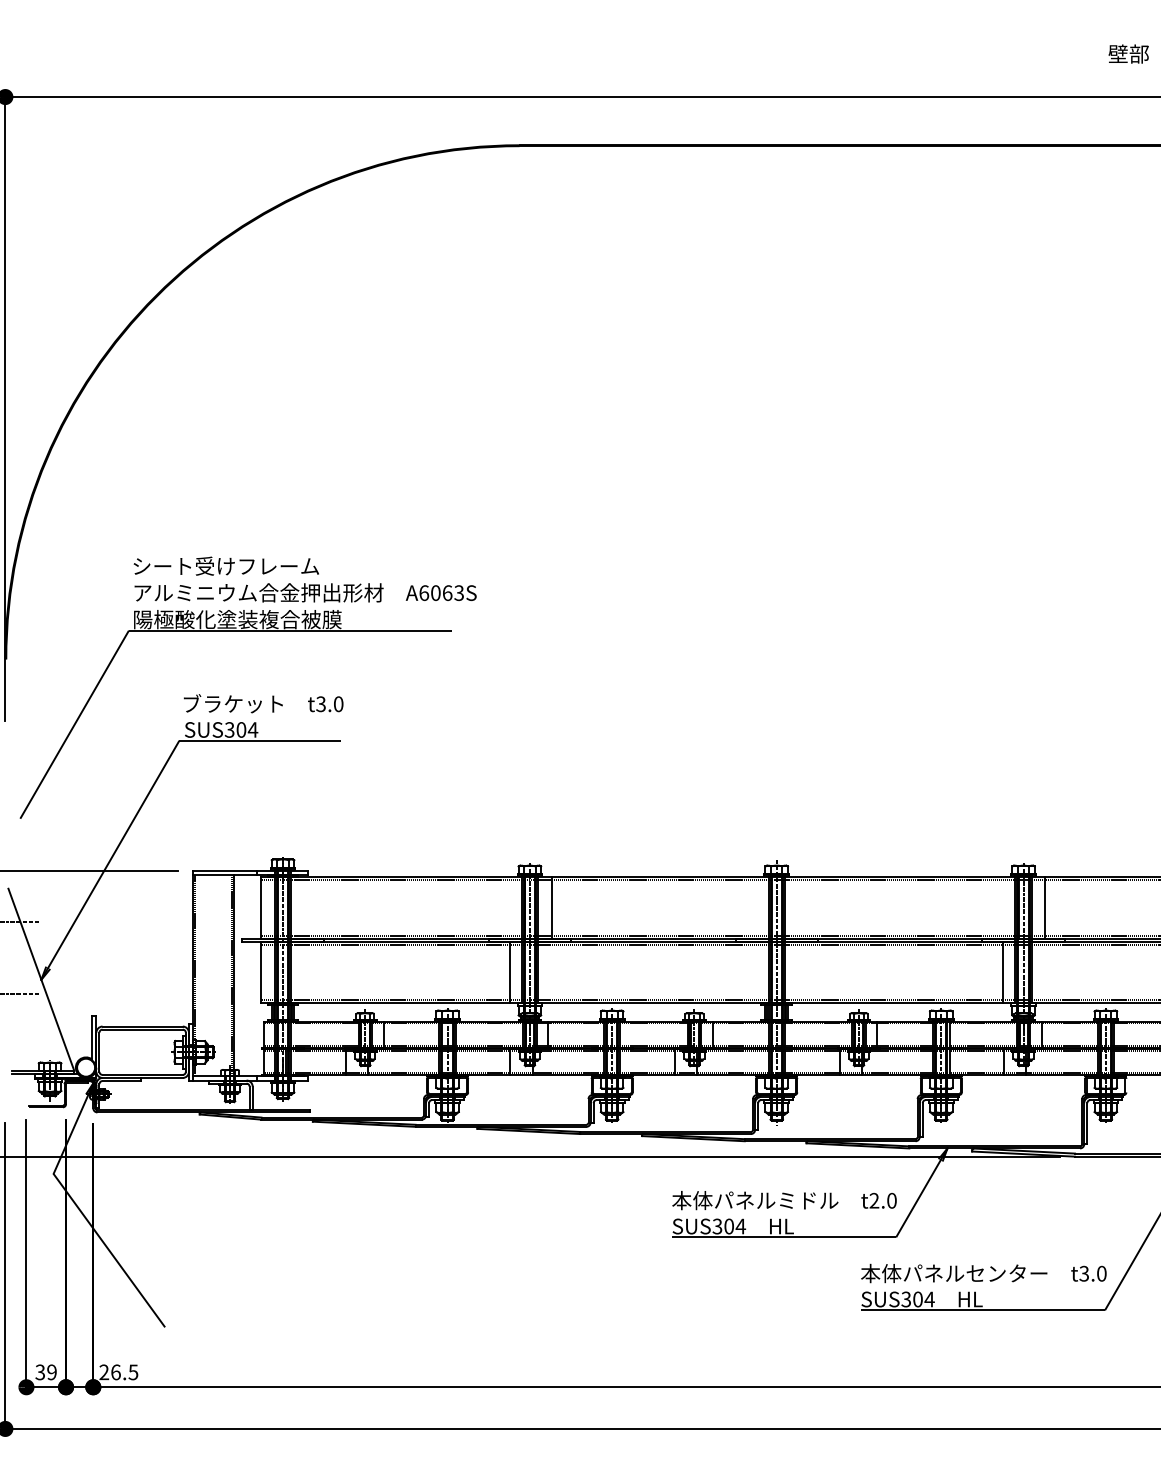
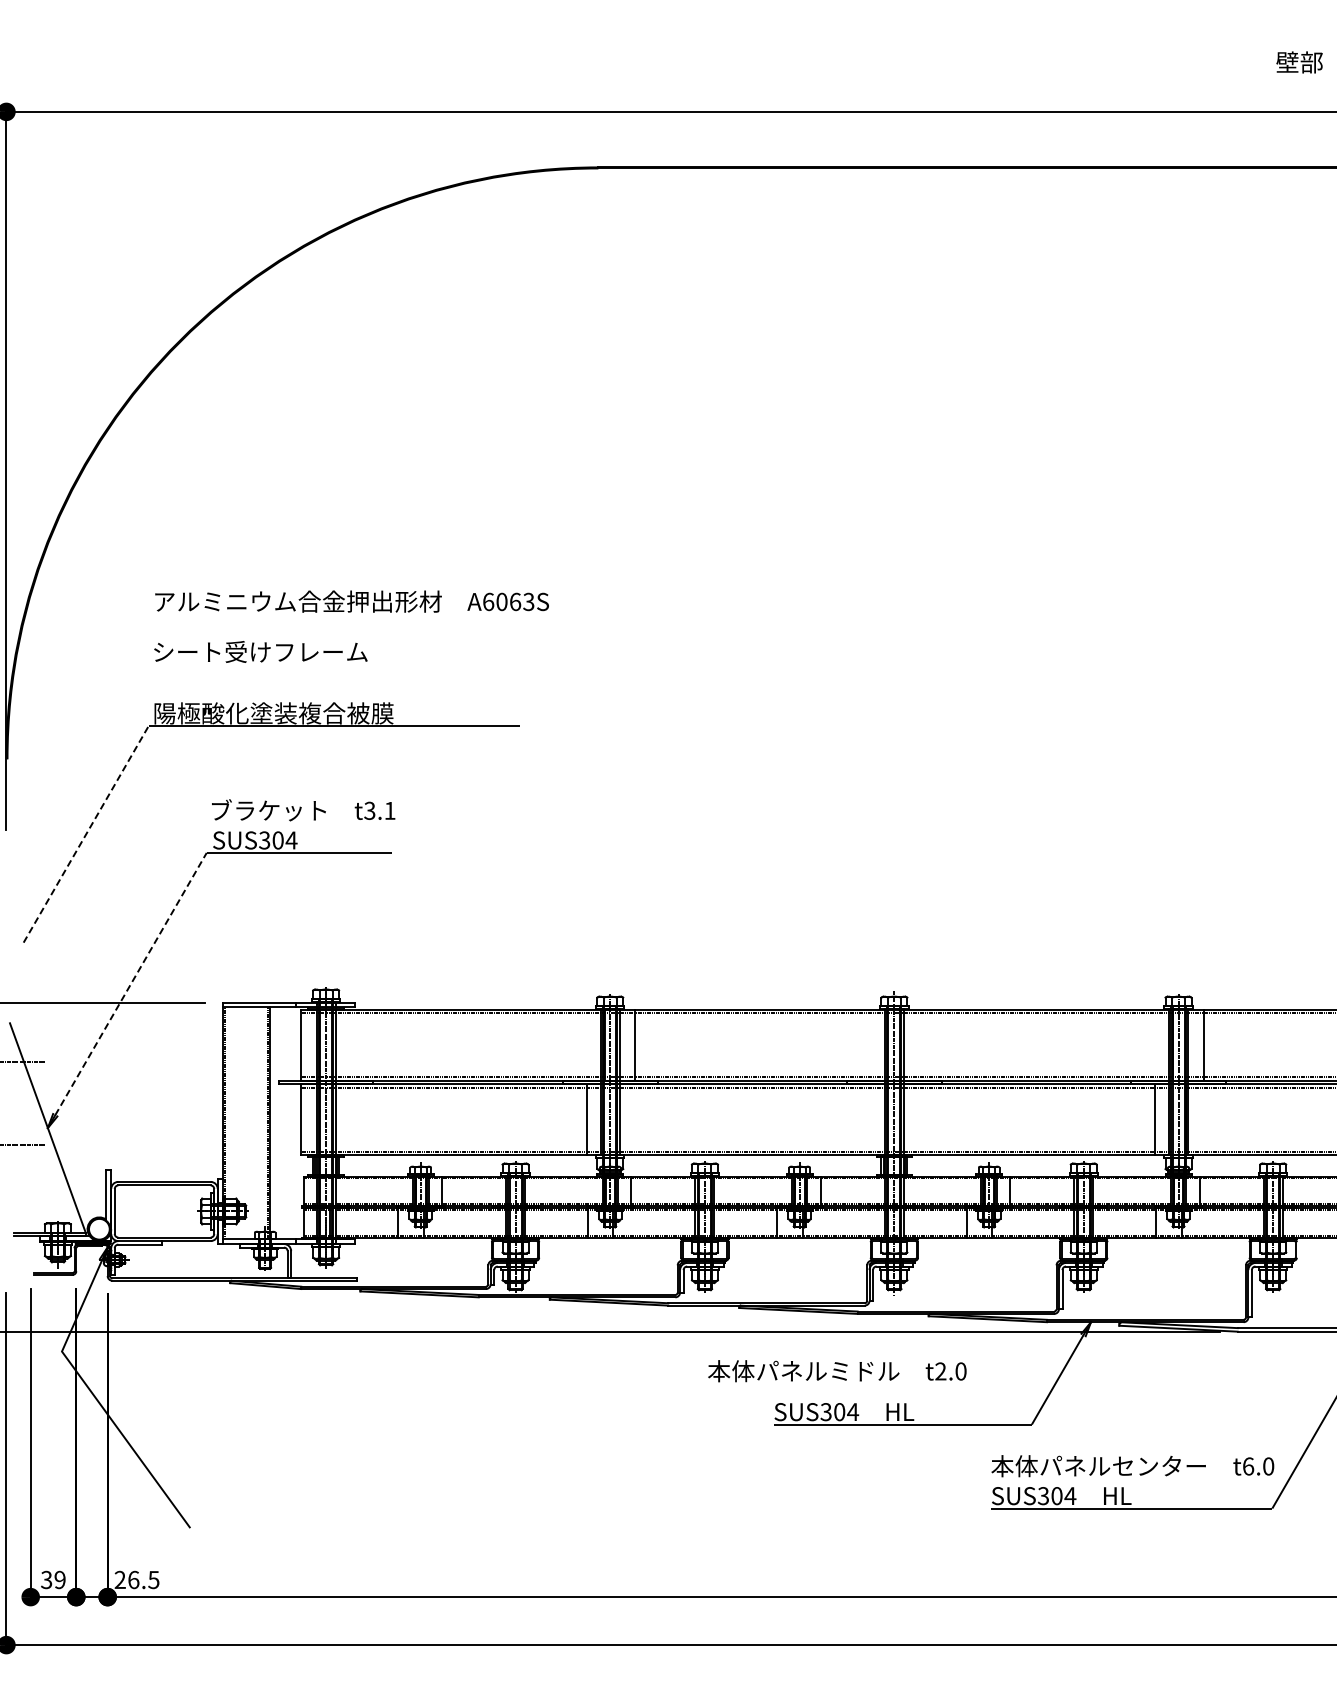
text: (305, 592) -> (351, 601), moved
text: (338, 703) -> (389, 810), t3.0 -> t3.1
line: (74, 724) -> (86, 834), solid -> dashed
line: (114, 854) -> (131, 983), solid -> dashed
text: (784, 1200) -> (837, 1371), moved
text: (1084, 1273) -> (1248, 1466), t3.0 -> t6.0

